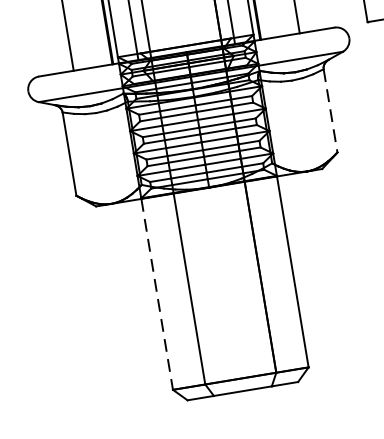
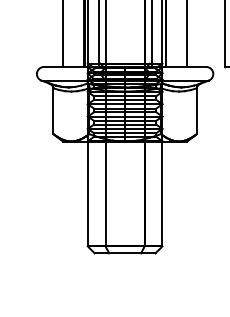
line: (329, 111) -> (196, 111), dashed -> solid
line: (156, 295) -> (87, 194), dashed -> solid

